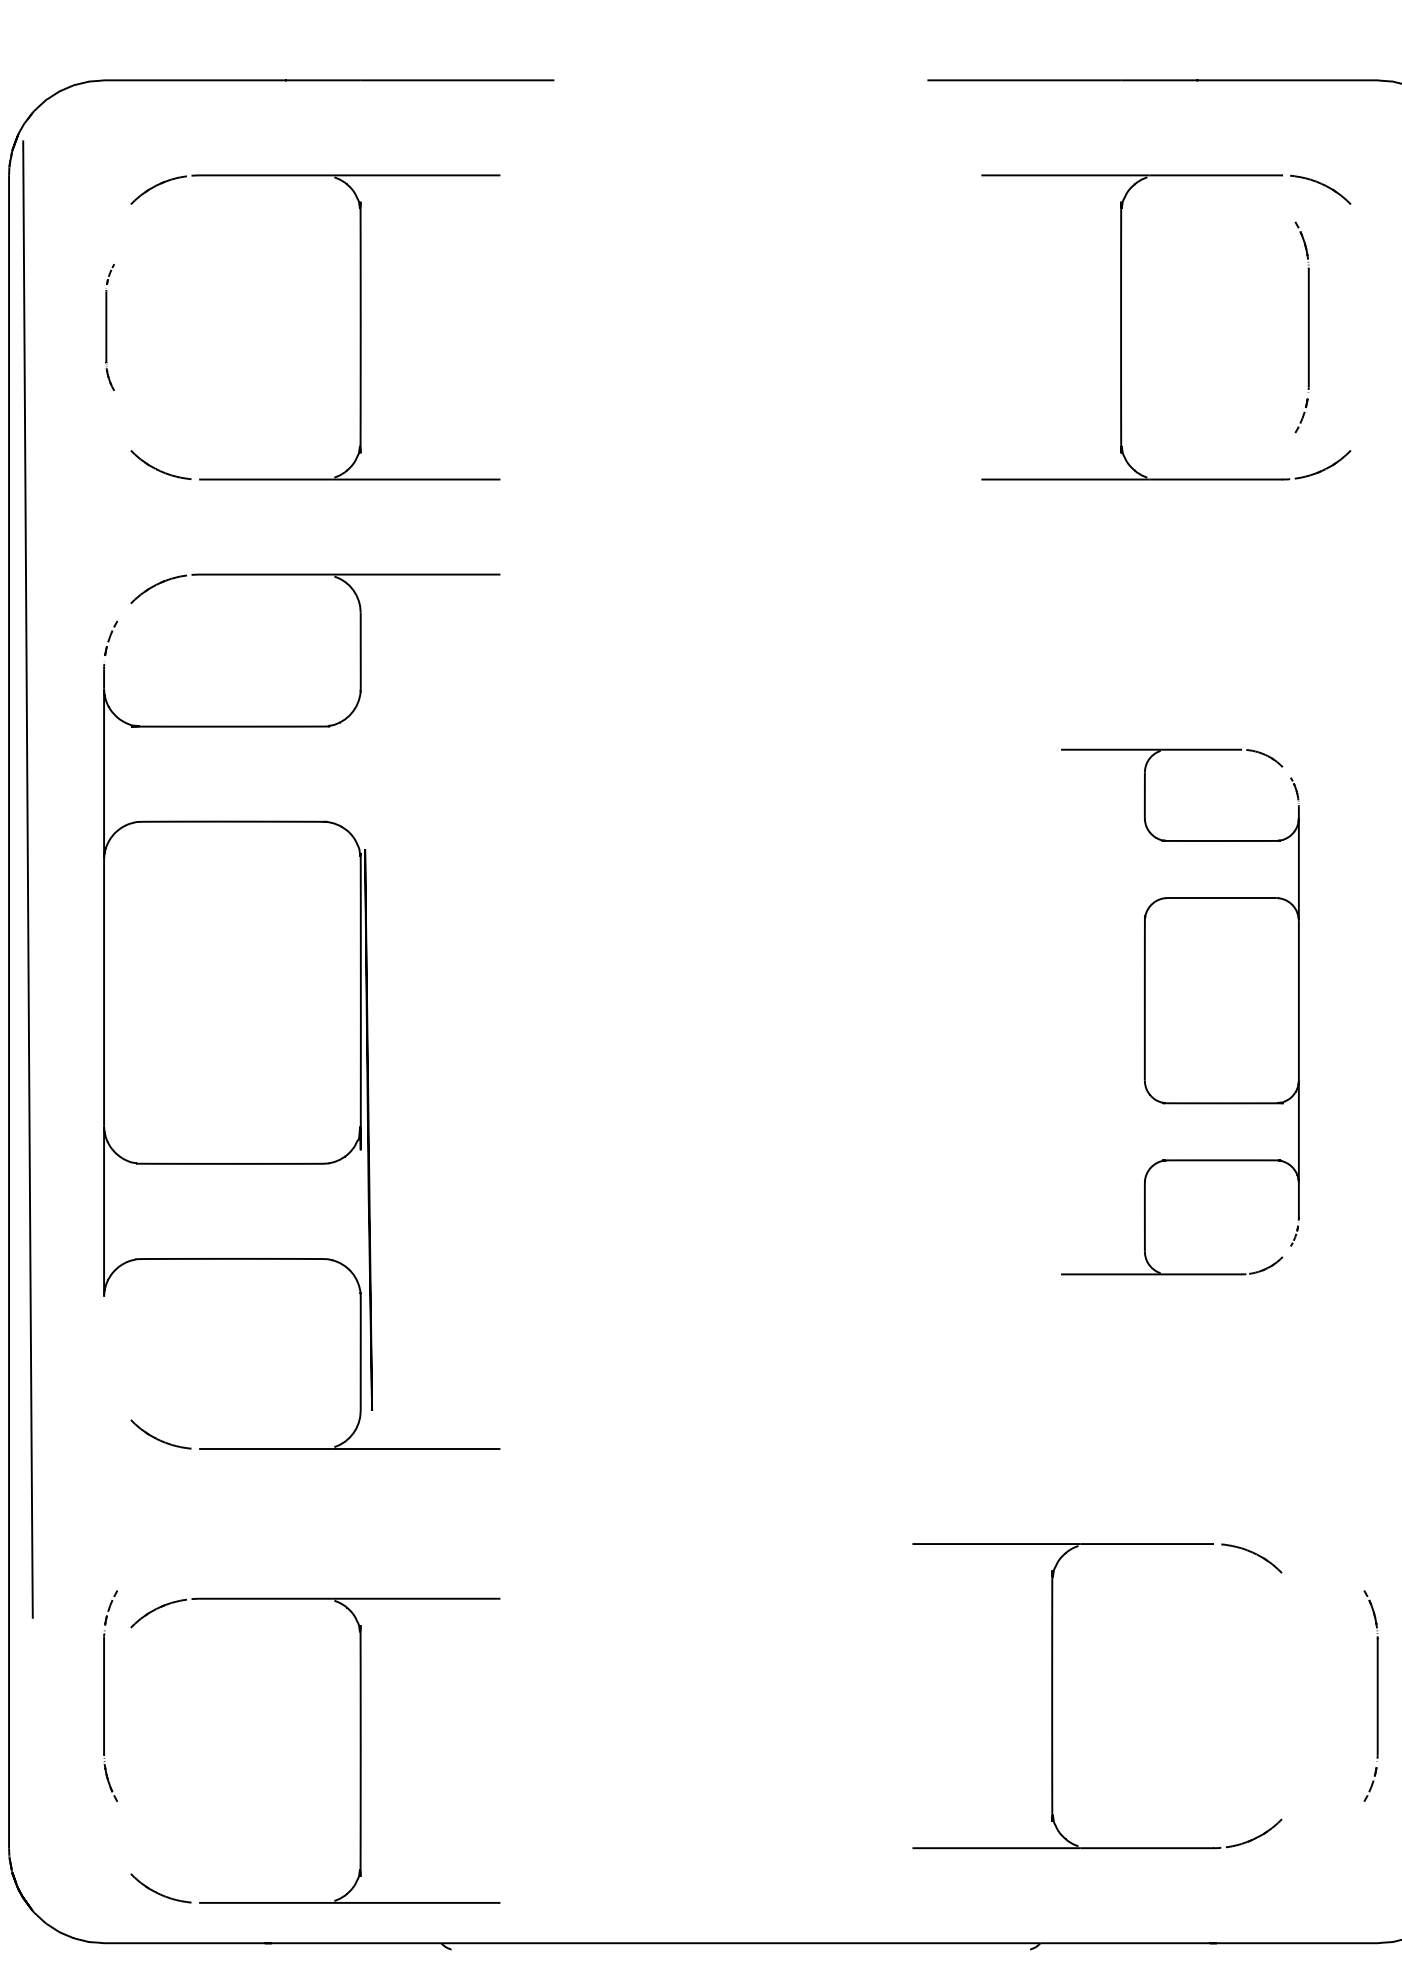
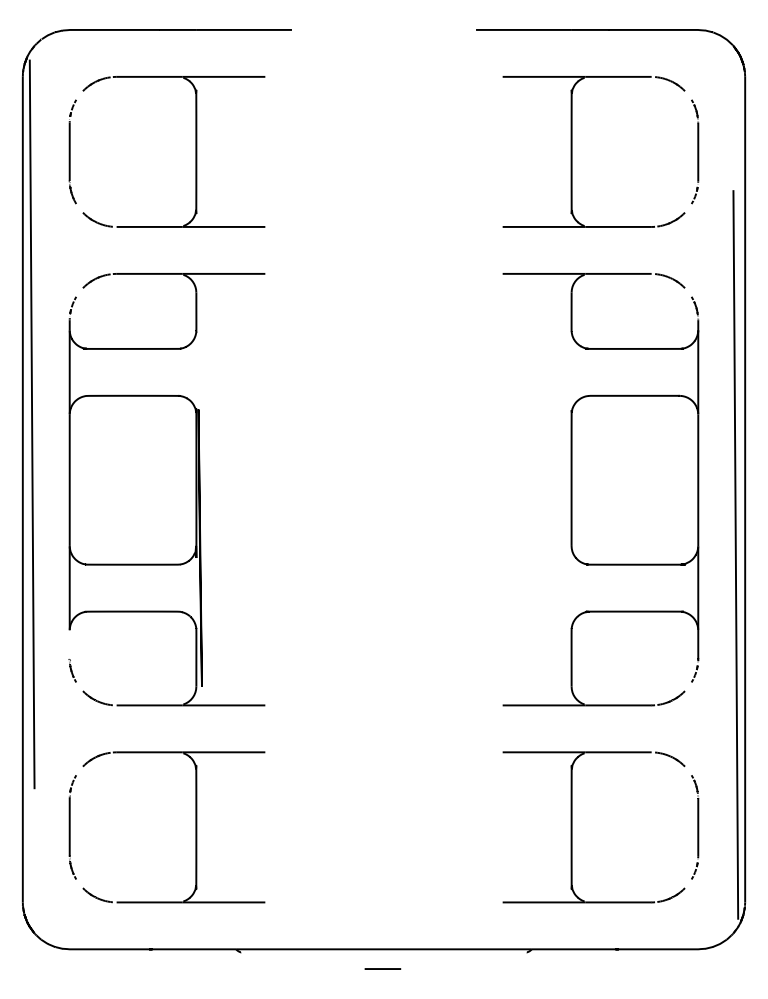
part: (109, 326) -> (72, 151), size x1.67
part: (1303, 326) -> (695, 151), moved
part: (1179, 1011) -> (600, 489), size x1.67
part: (109, 1378) -> (72, 670), added
part: (1053, 1696) -> (572, 827), moved
part: (358, 1751) -> (195, 827), moved

